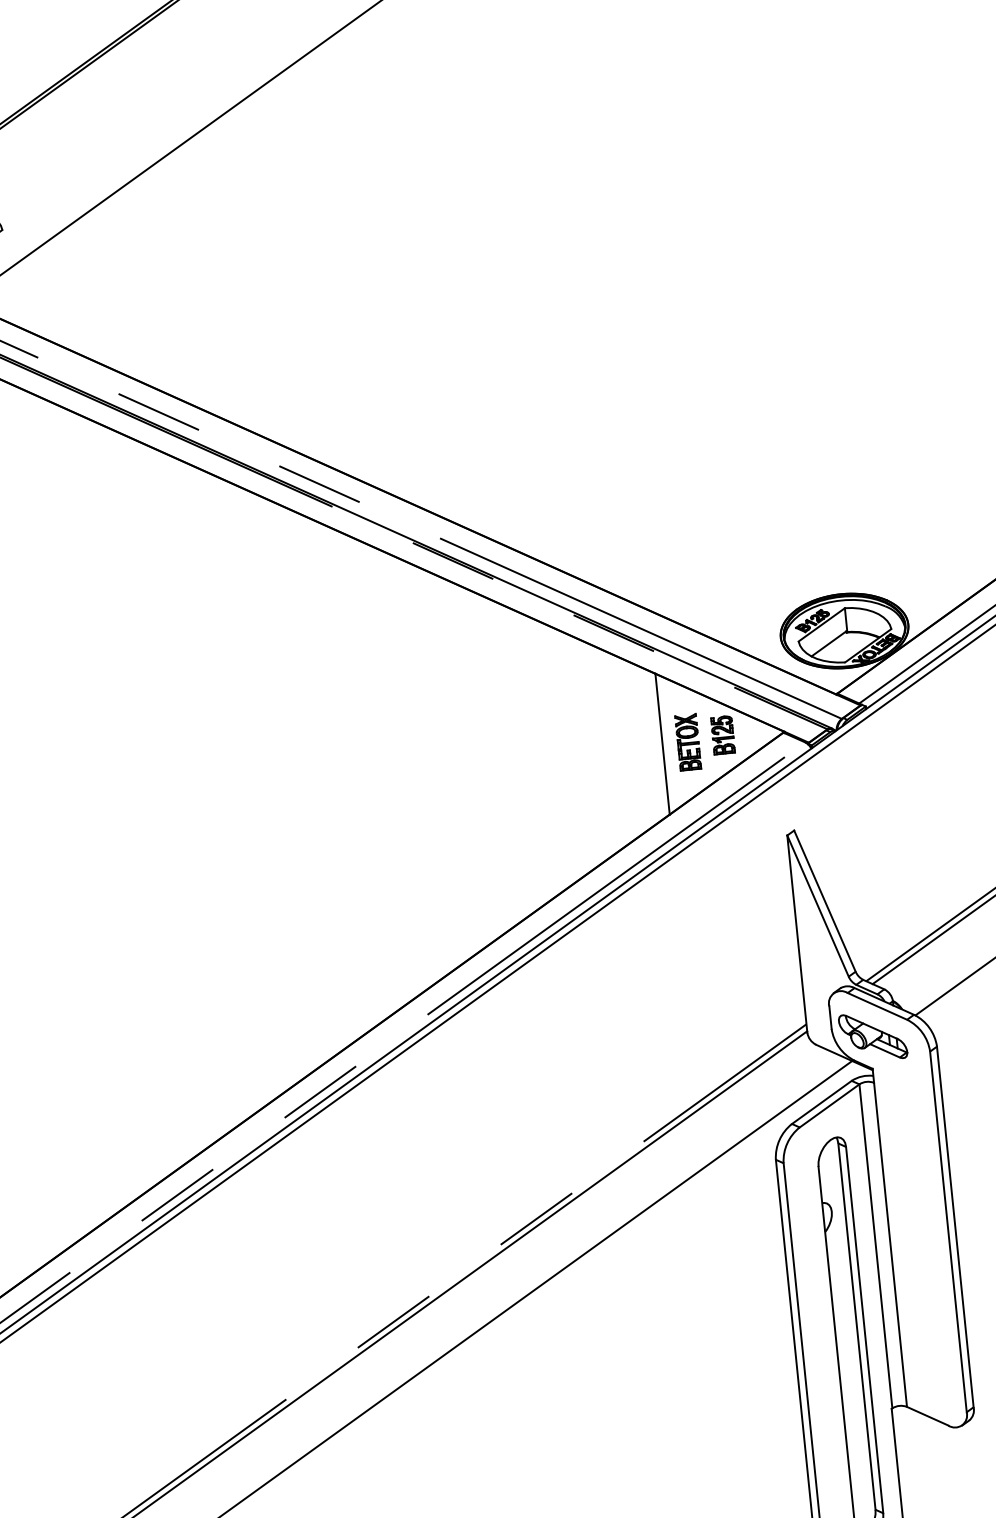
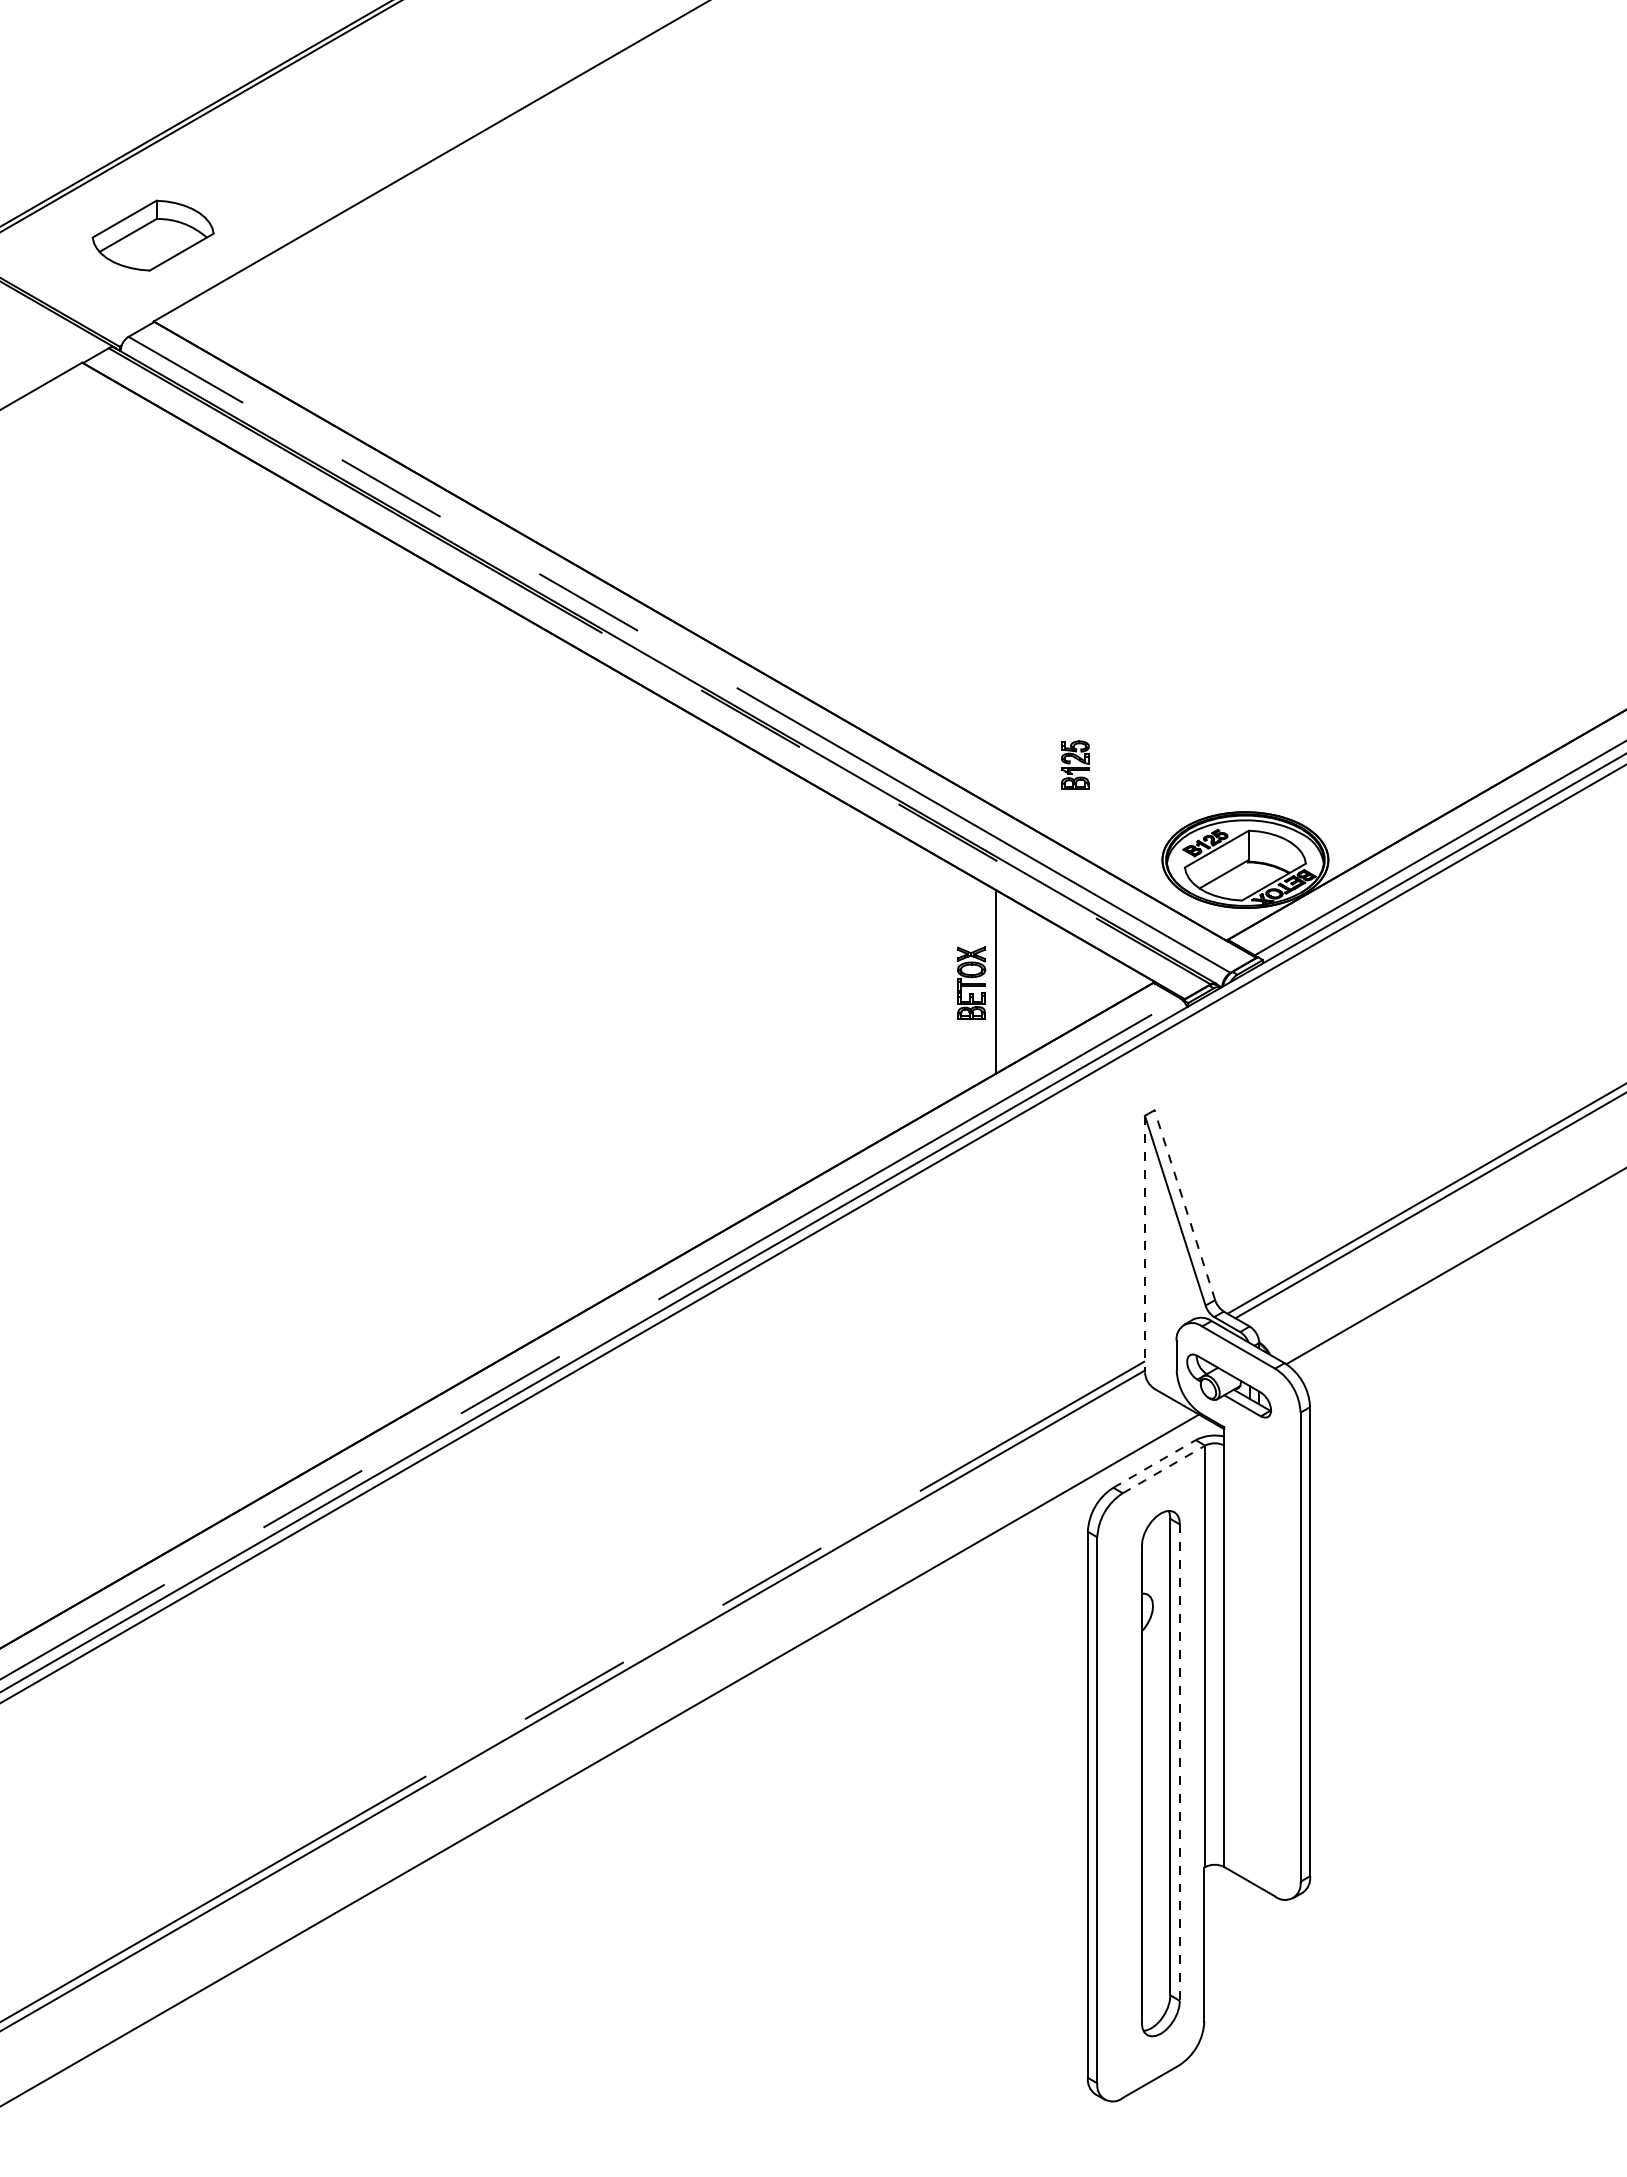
part: (723, 734) -> (1075, 764), moved
part: (688, 742) -> (971, 982), moved
line: (824, 901) -> (1184, 1205), solid -> dashed
line: (797, 934) -> (1144, 1244), solid -> dashed
line: (821, 1102) -> (1154, 1463), solid -> dashed
line: (829, 1105) -> (1164, 1469), solid -> dashed
line: (864, 1330) -> (1179, 1763), solid -> dashed

